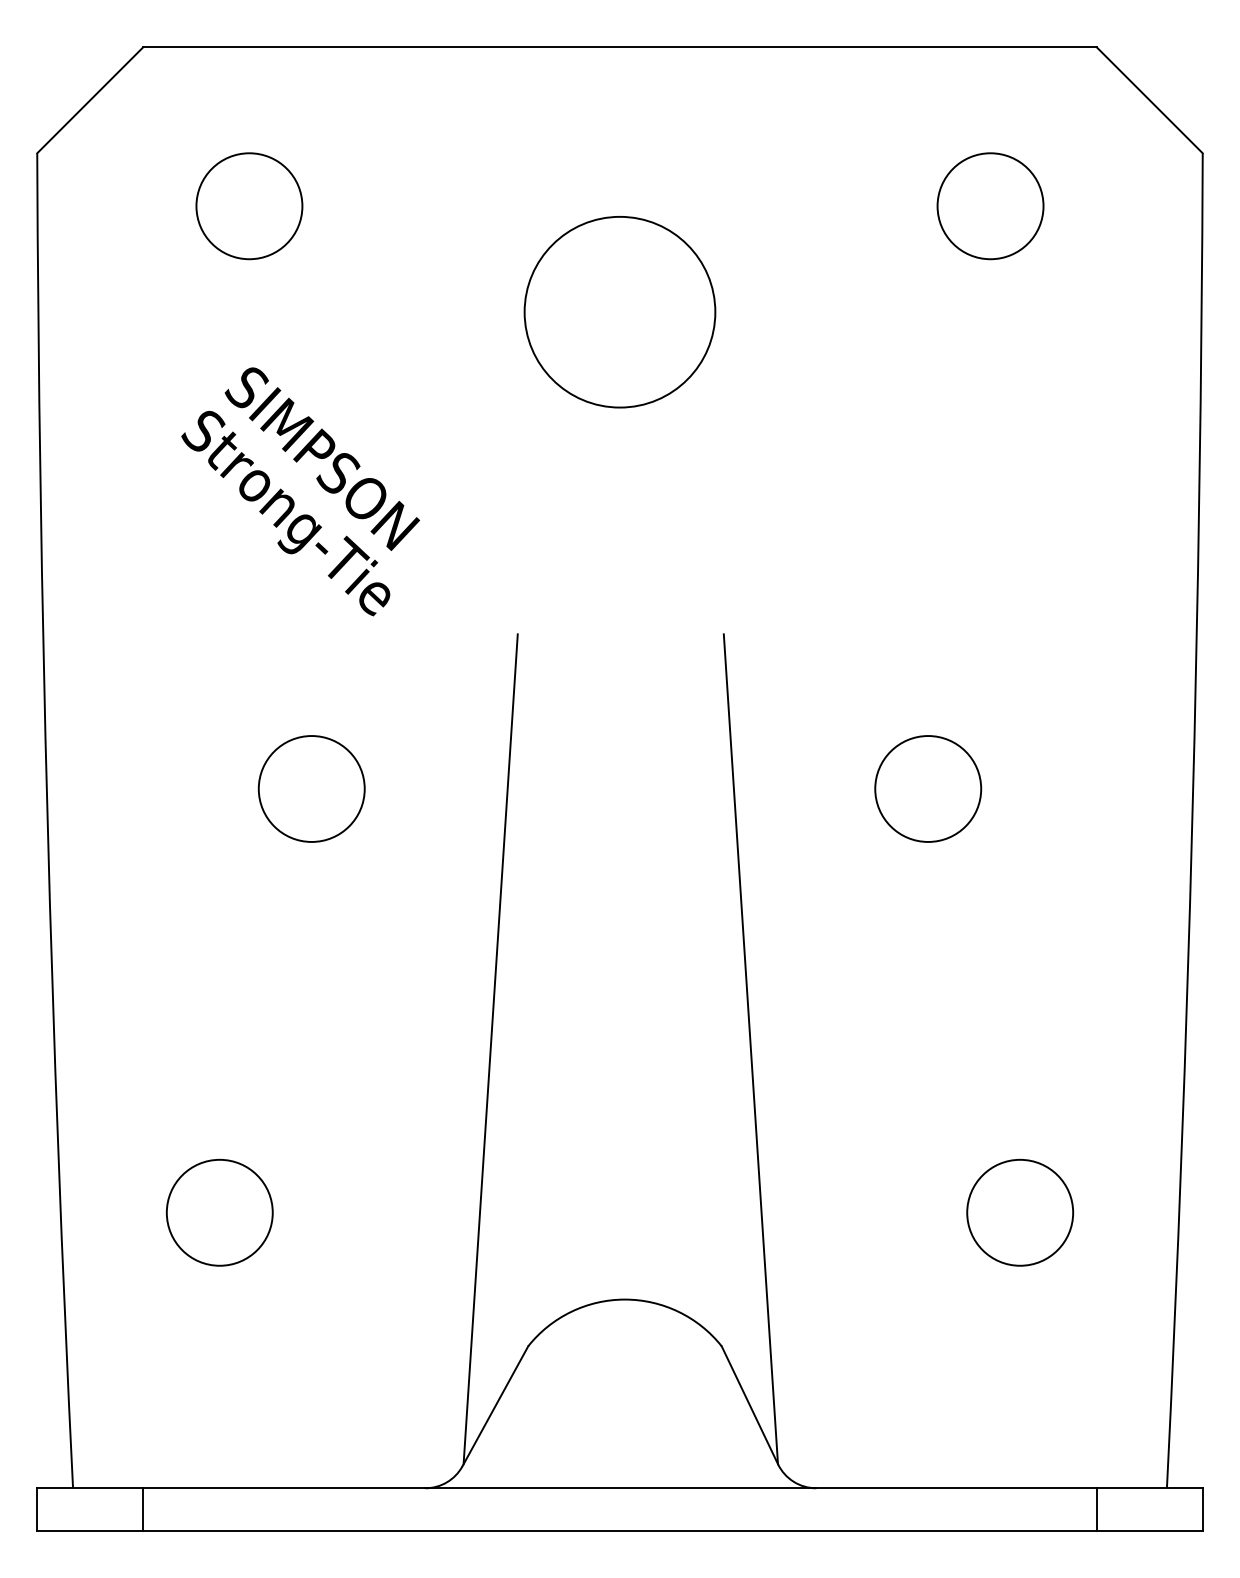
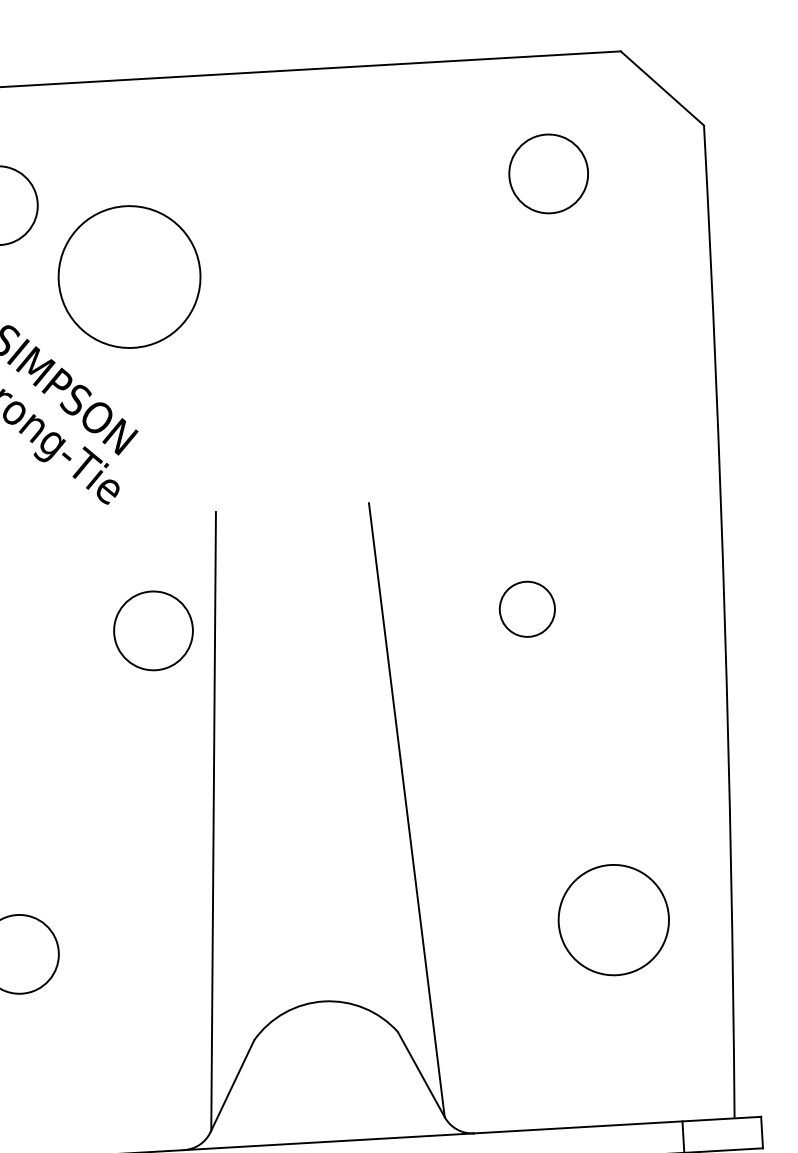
circle: (619, 312) -> (129, 277), moved
circle: (311, 788) -> (153, 630), moved
circle: (928, 788) -> (527, 608), size x0.7
circle: (1020, 1212) -> (614, 919), size x1.4

